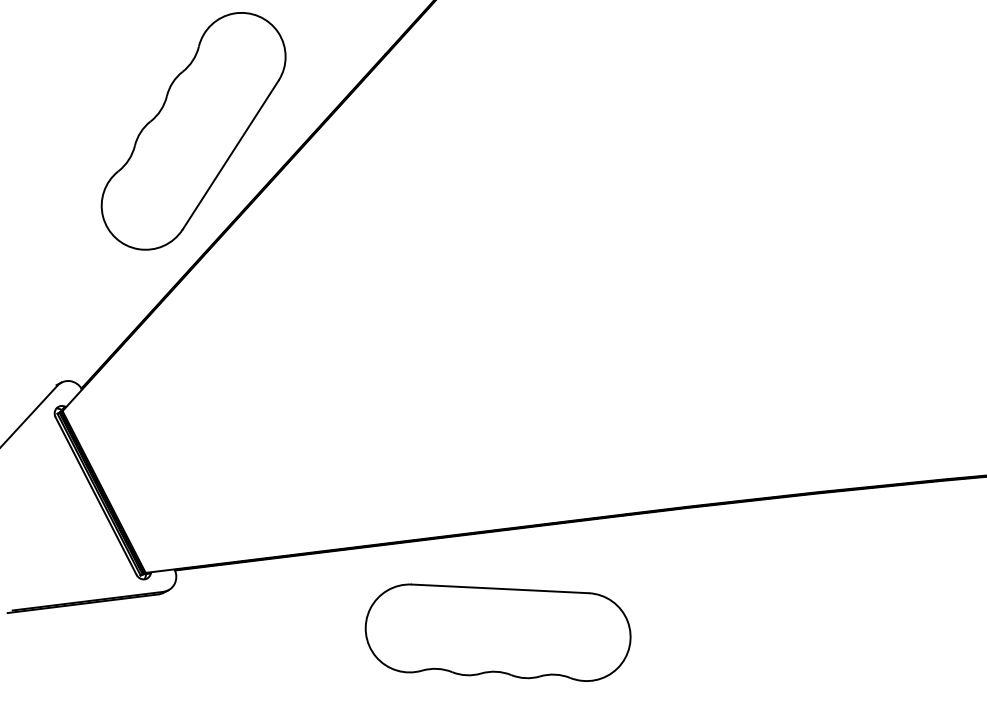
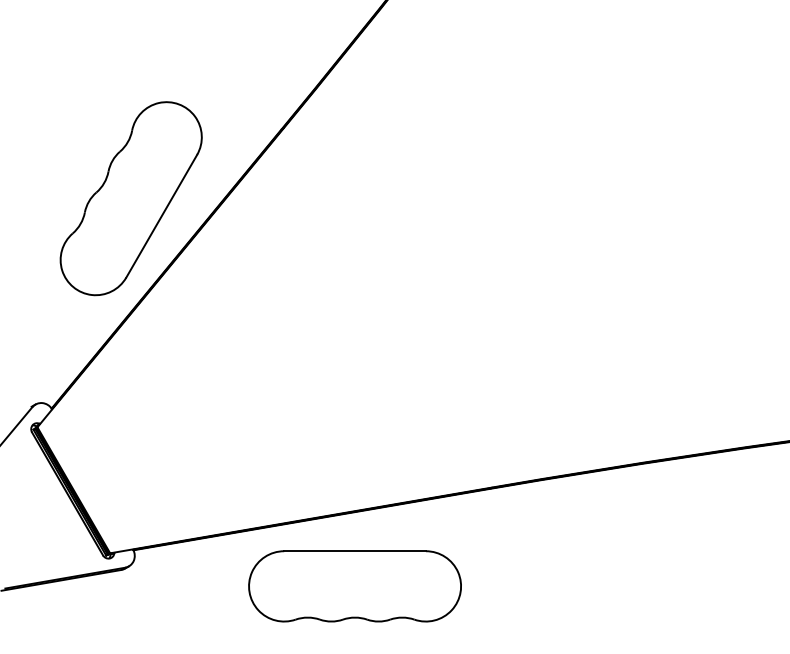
part: (497, 632) -> (354, 586), moved

